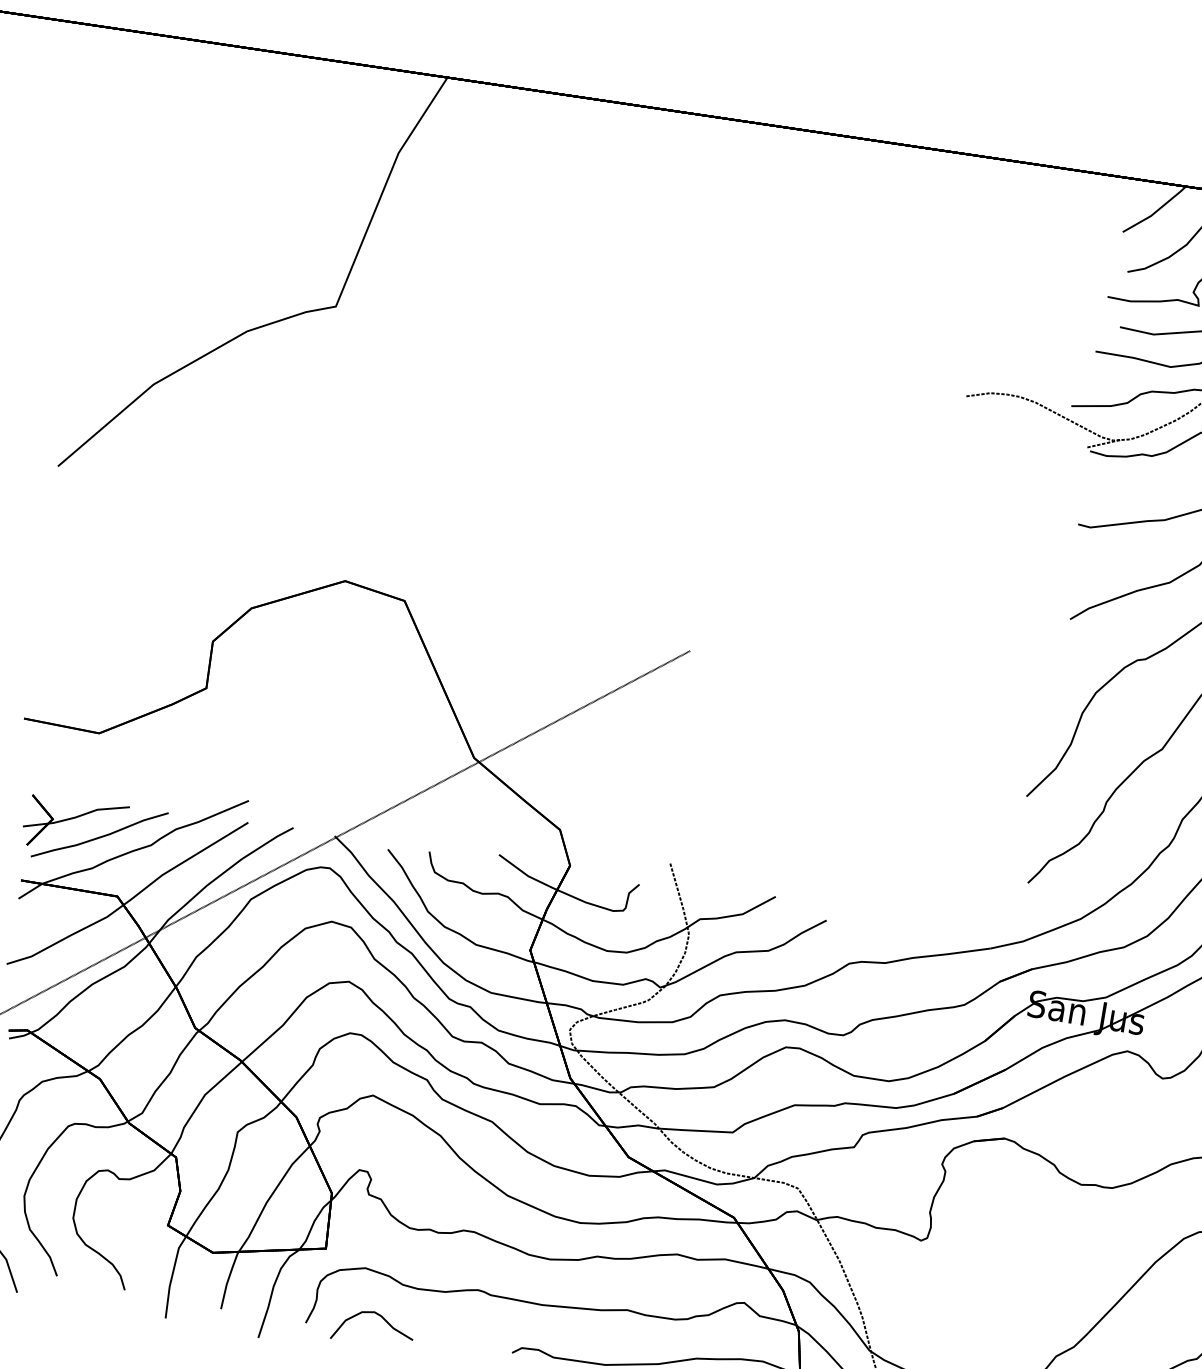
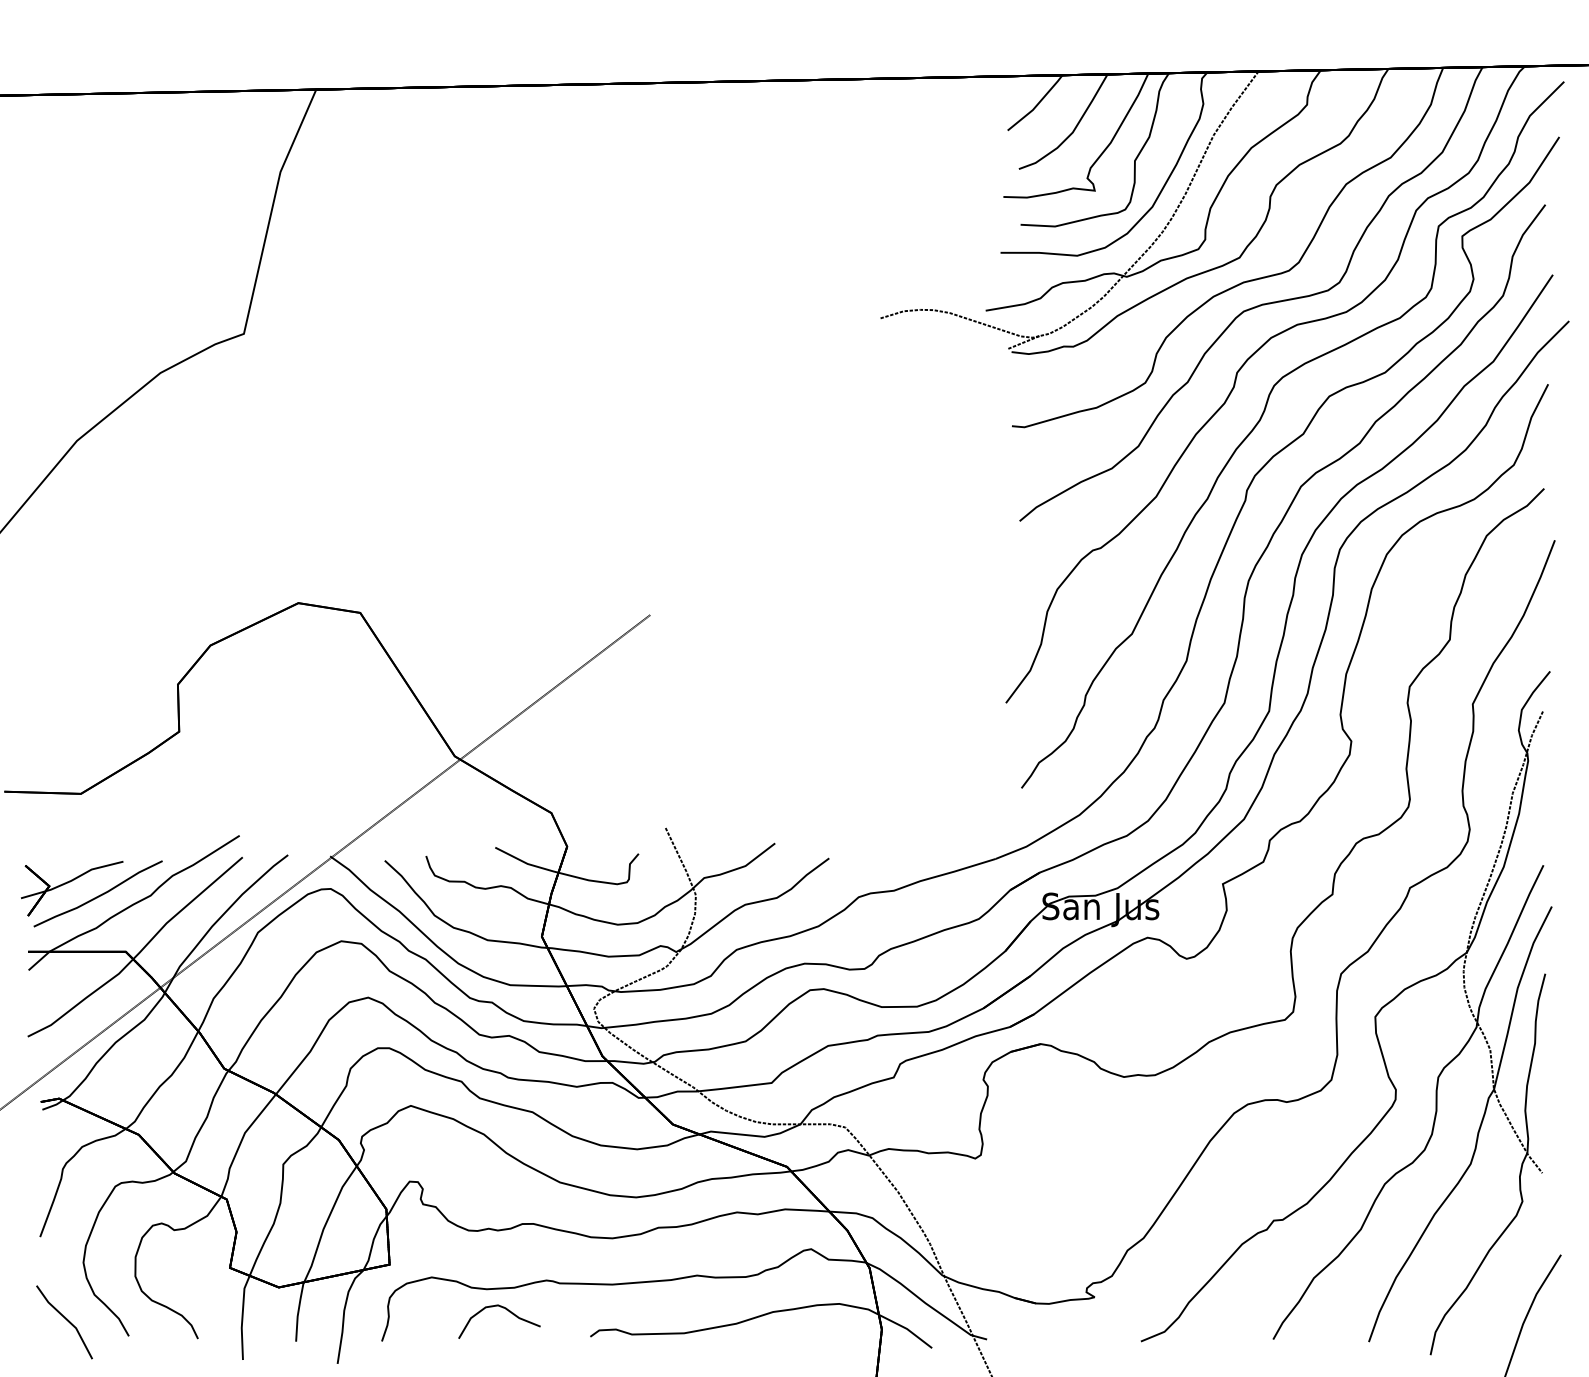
curve: (382, 1318) -> (506, 1310), moved

